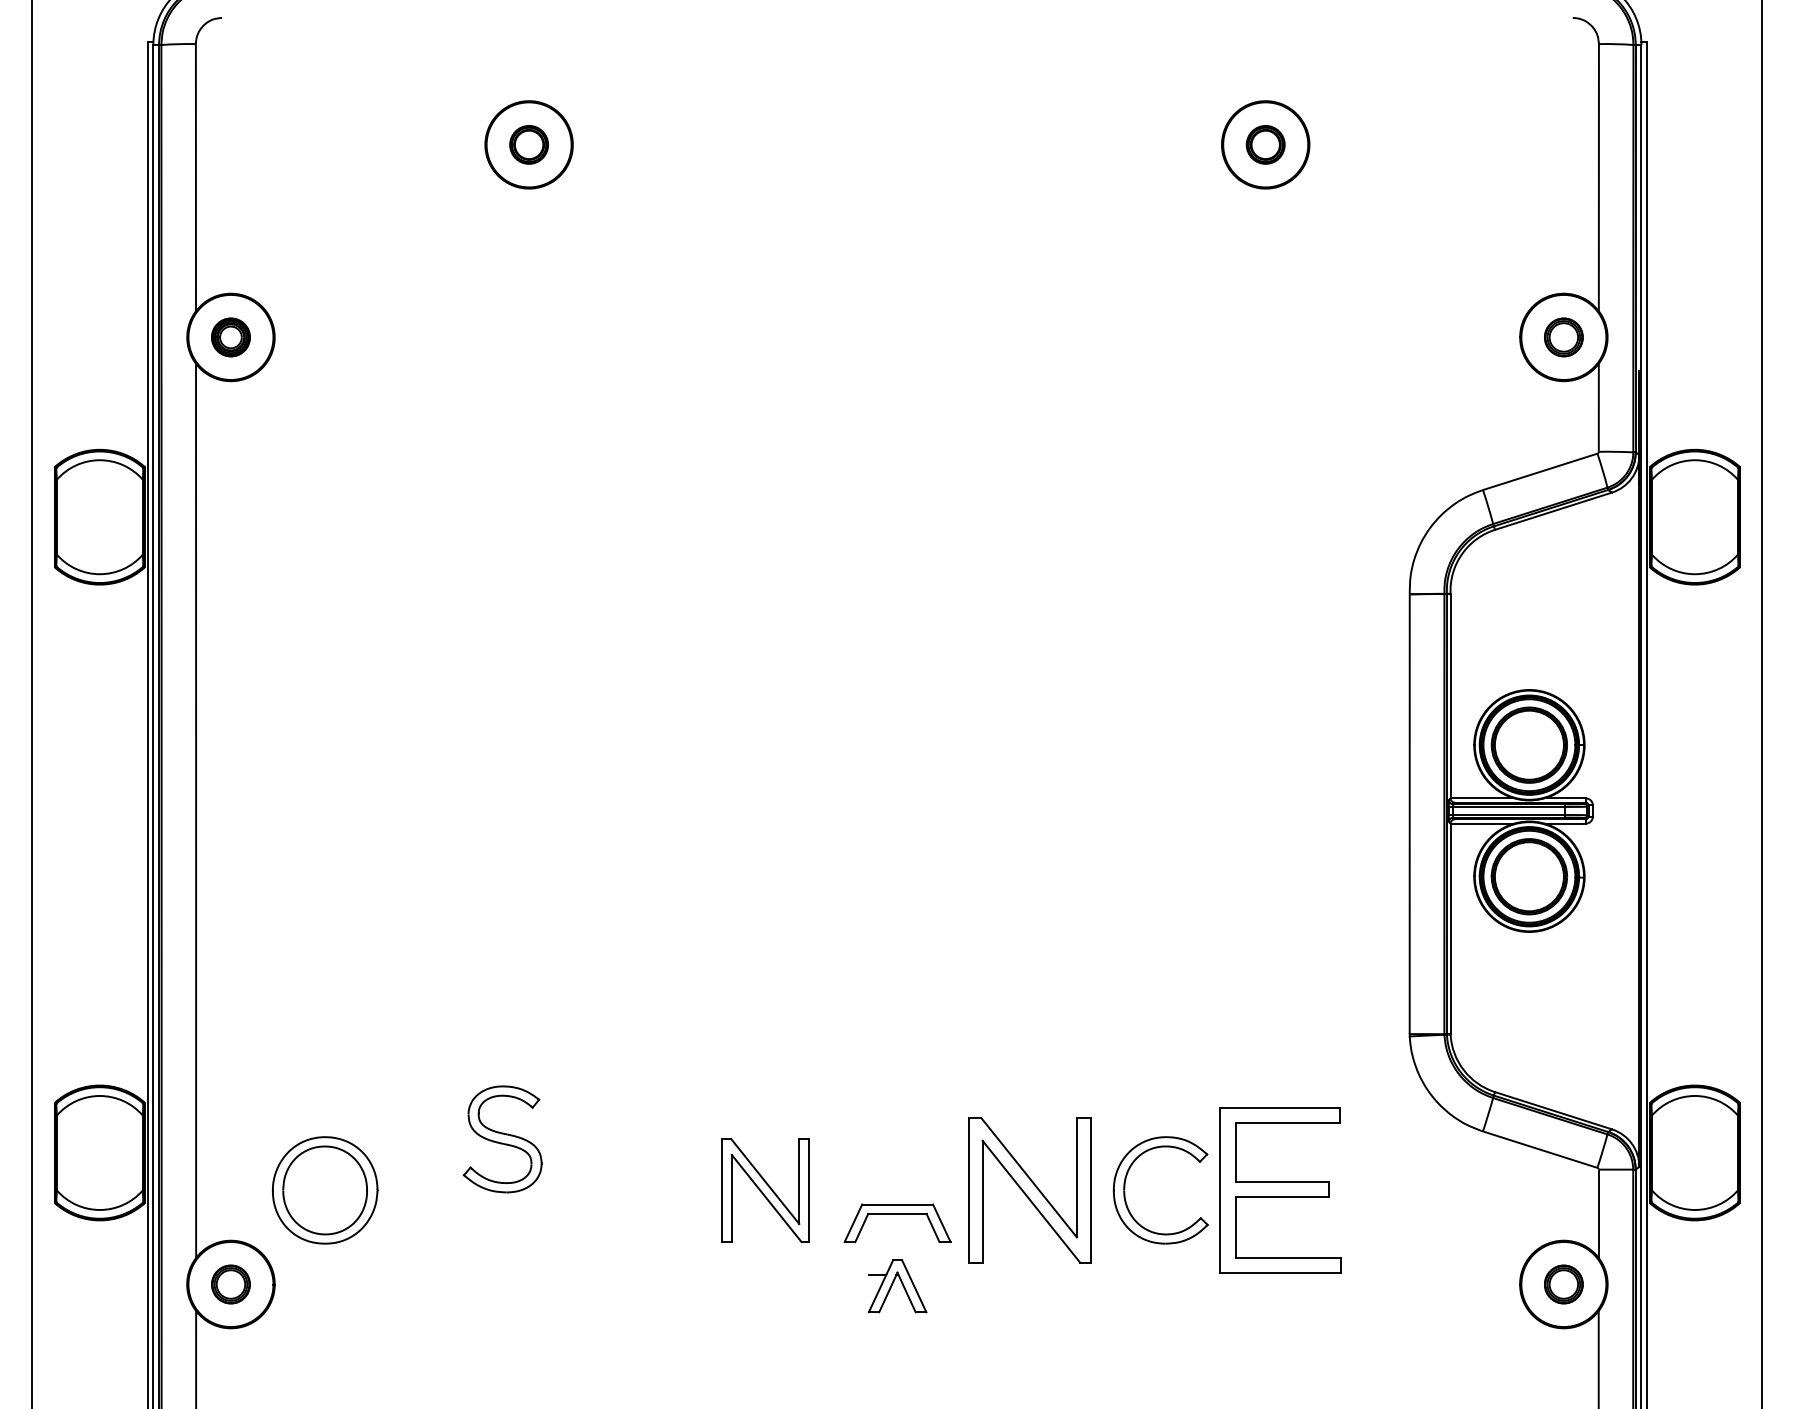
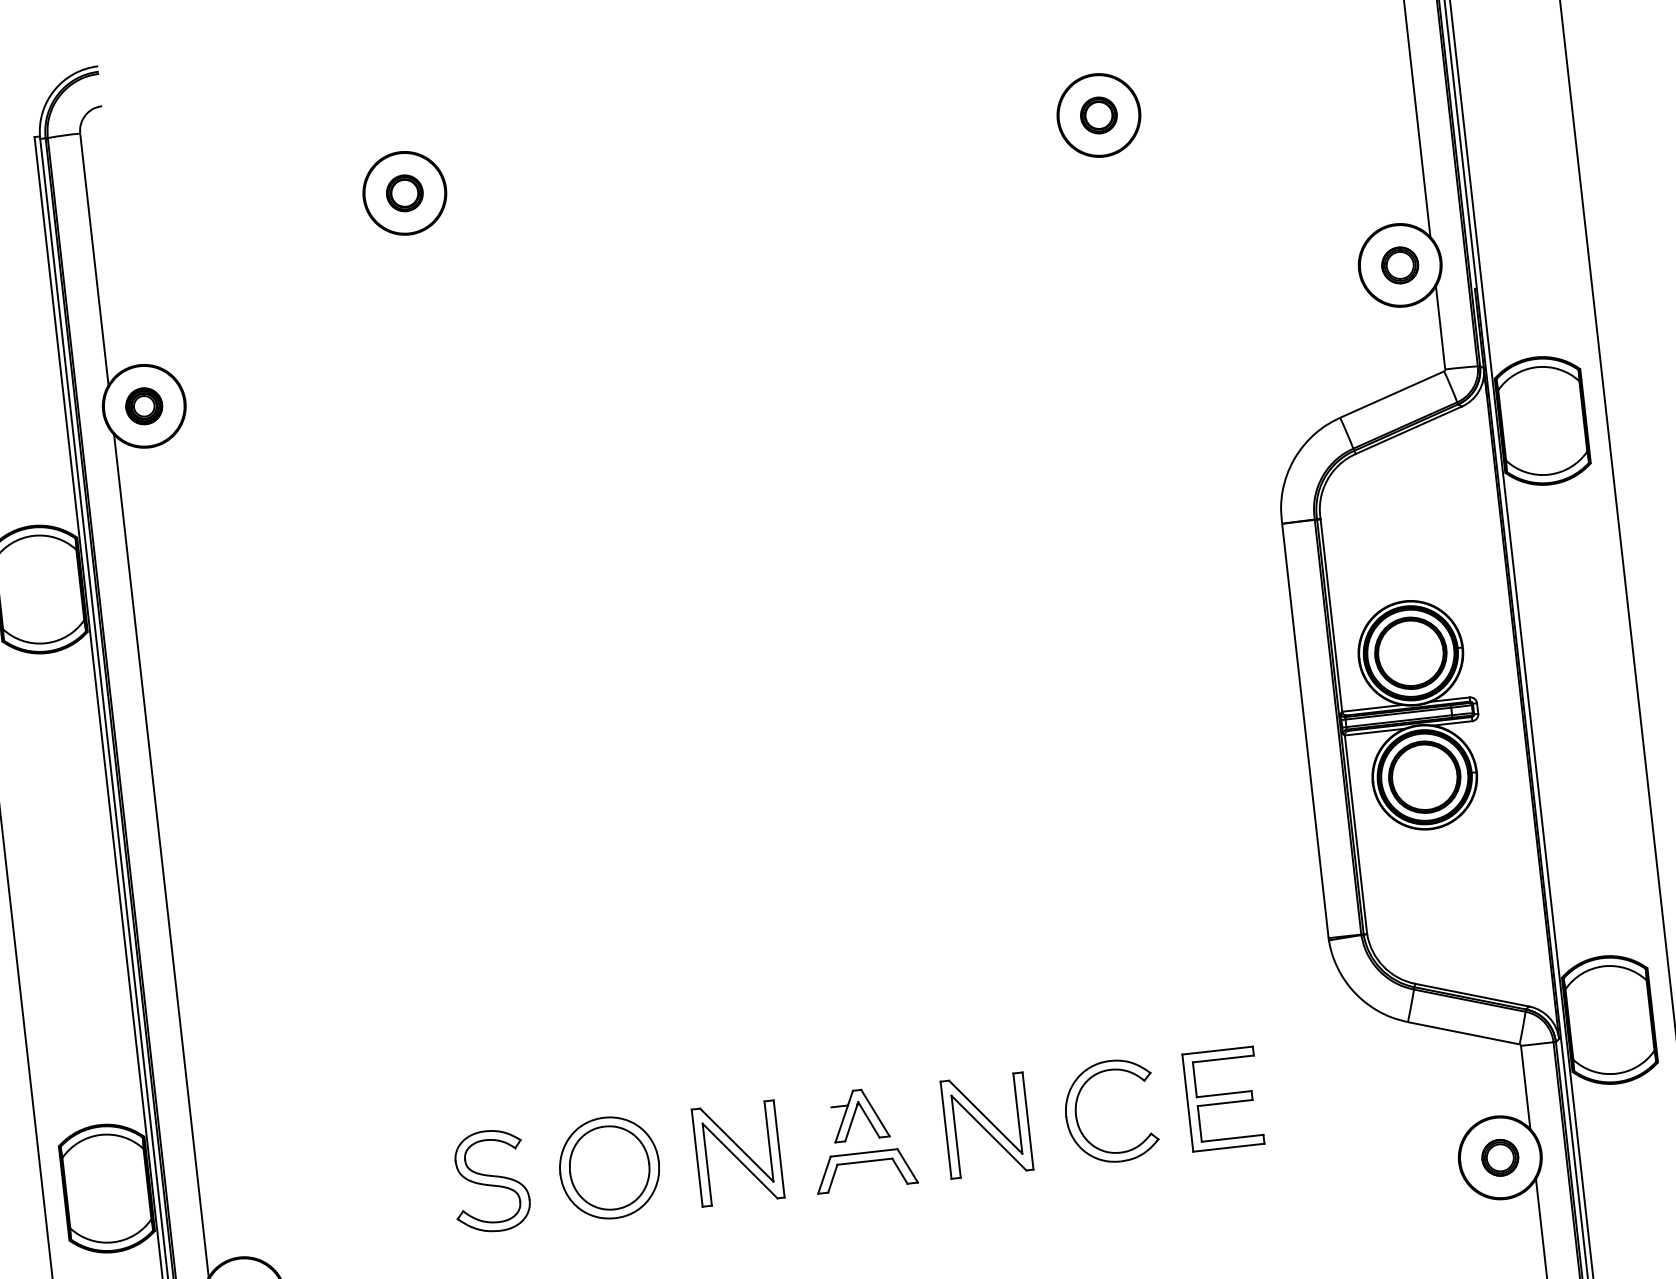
part: (502, 1139) -> (490, 1181), moved
part: (325, 1190) -> (609, 1168), moved
part: (1029, 1190) -> (986, 1125), size x0.71
part: (1280, 1190) -> (1223, 1099), size x0.62
part: (897, 1286) -> (859, 1115), moved

